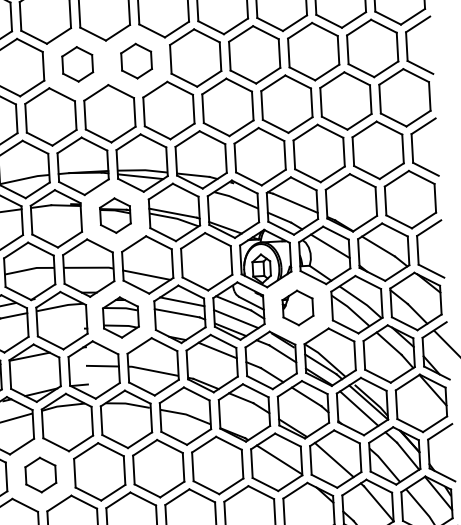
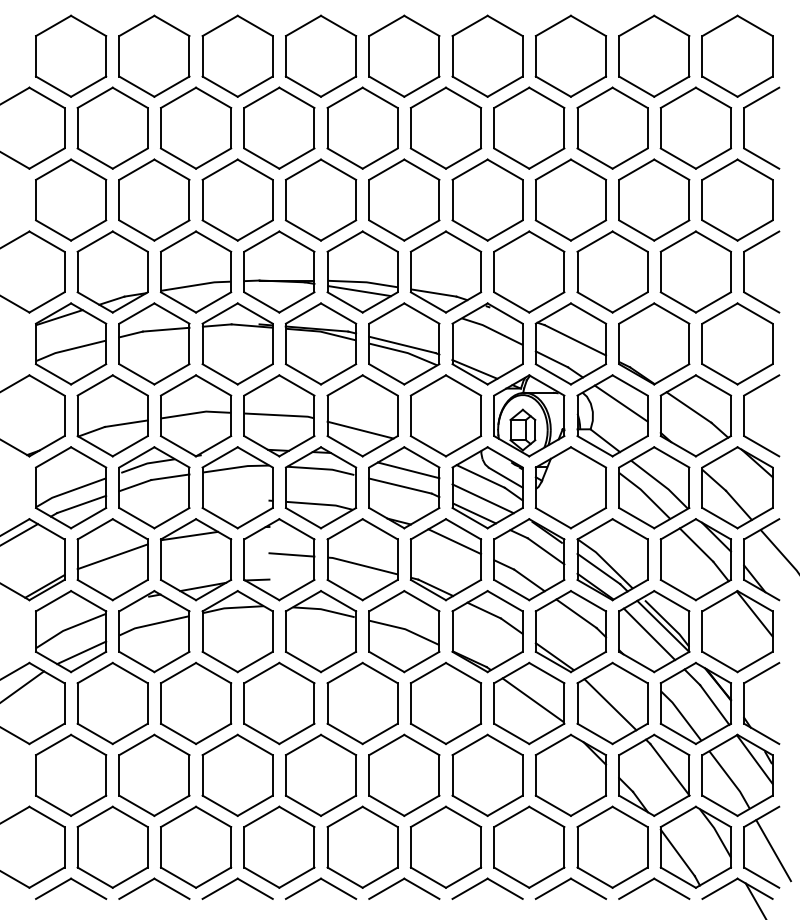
part: (136, 60) -> (362, 127), size x1.67
part: (77, 63) -> (279, 127), size x1.67
part: (115, 215) -> (320, 343), size x1.67
part: (297, 307) -> (570, 487), size x1.67
part: (120, 317) -> (320, 487), size x1.43
part: (41, 475) -> (196, 703), size x1.67

